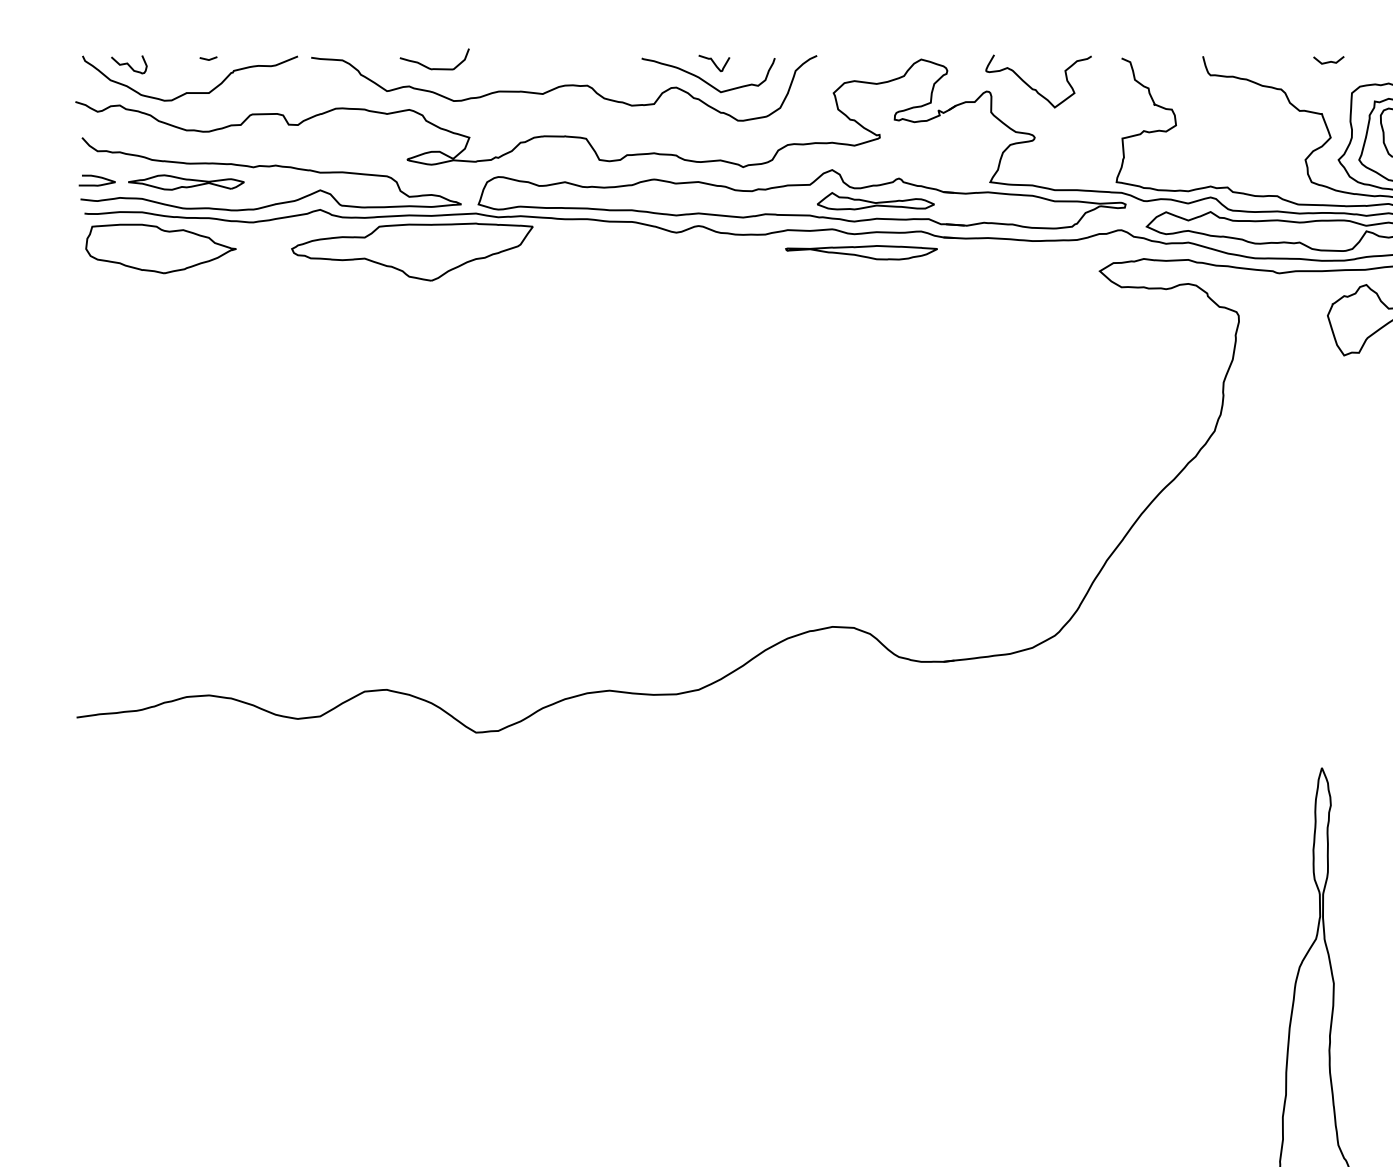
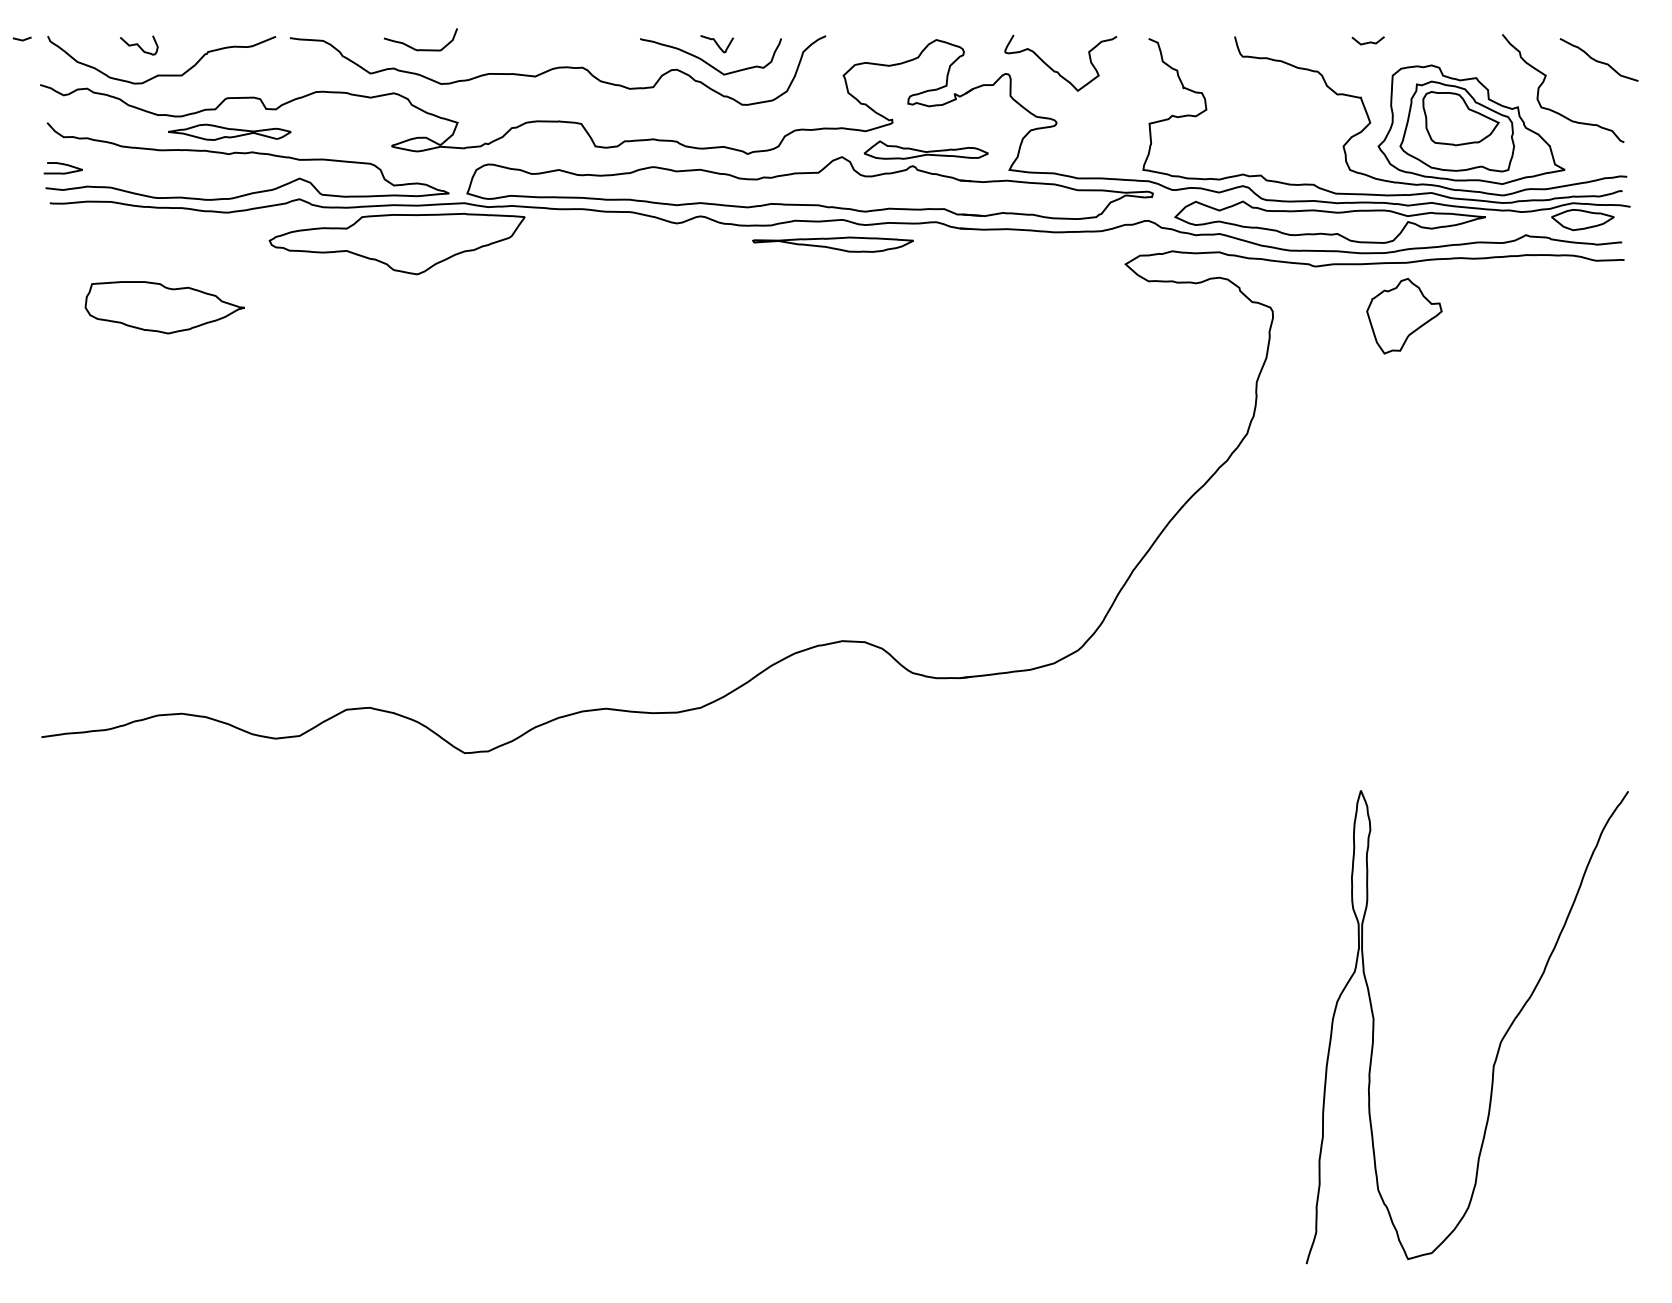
line: (207, 59) -> (21, 39), moved
curve: (129, 64) -> (139, 45), moved
part: (186, 181) -> (229, 131), moved
part: (875, 200) -> (925, 149), moved
part: (160, 248) -> (164, 307), moved
part: (860, 252) -> (832, 244), moved

